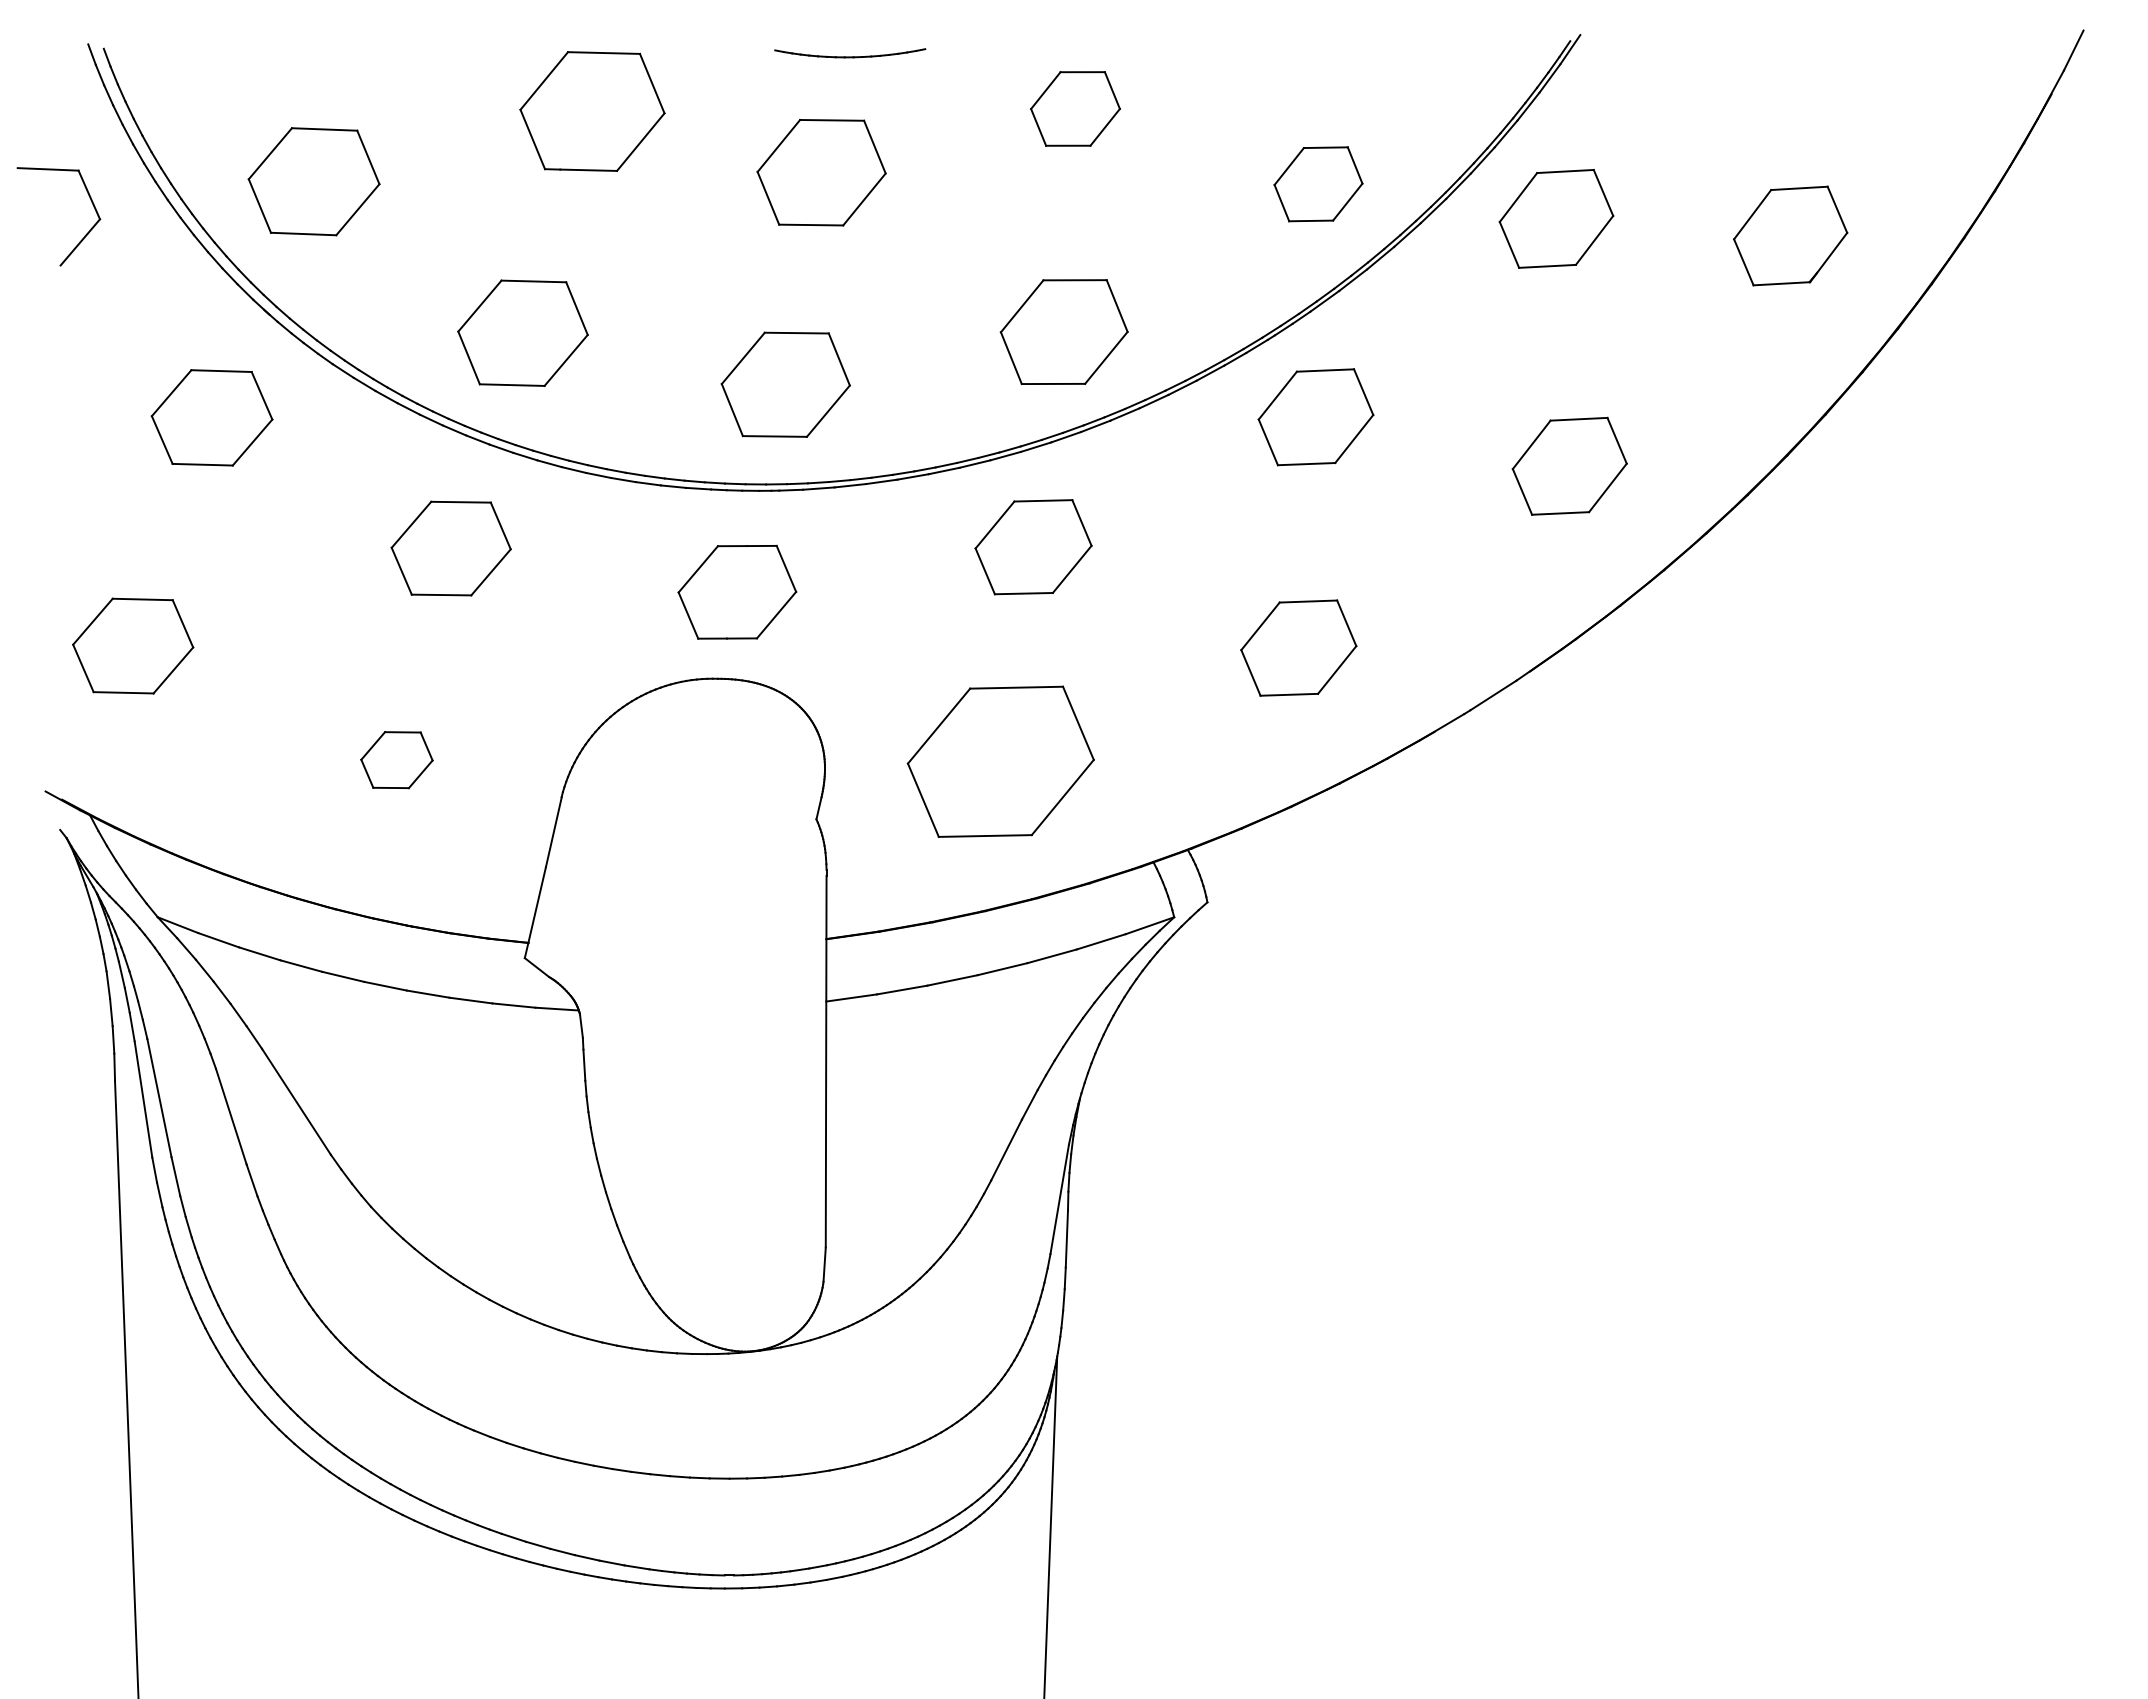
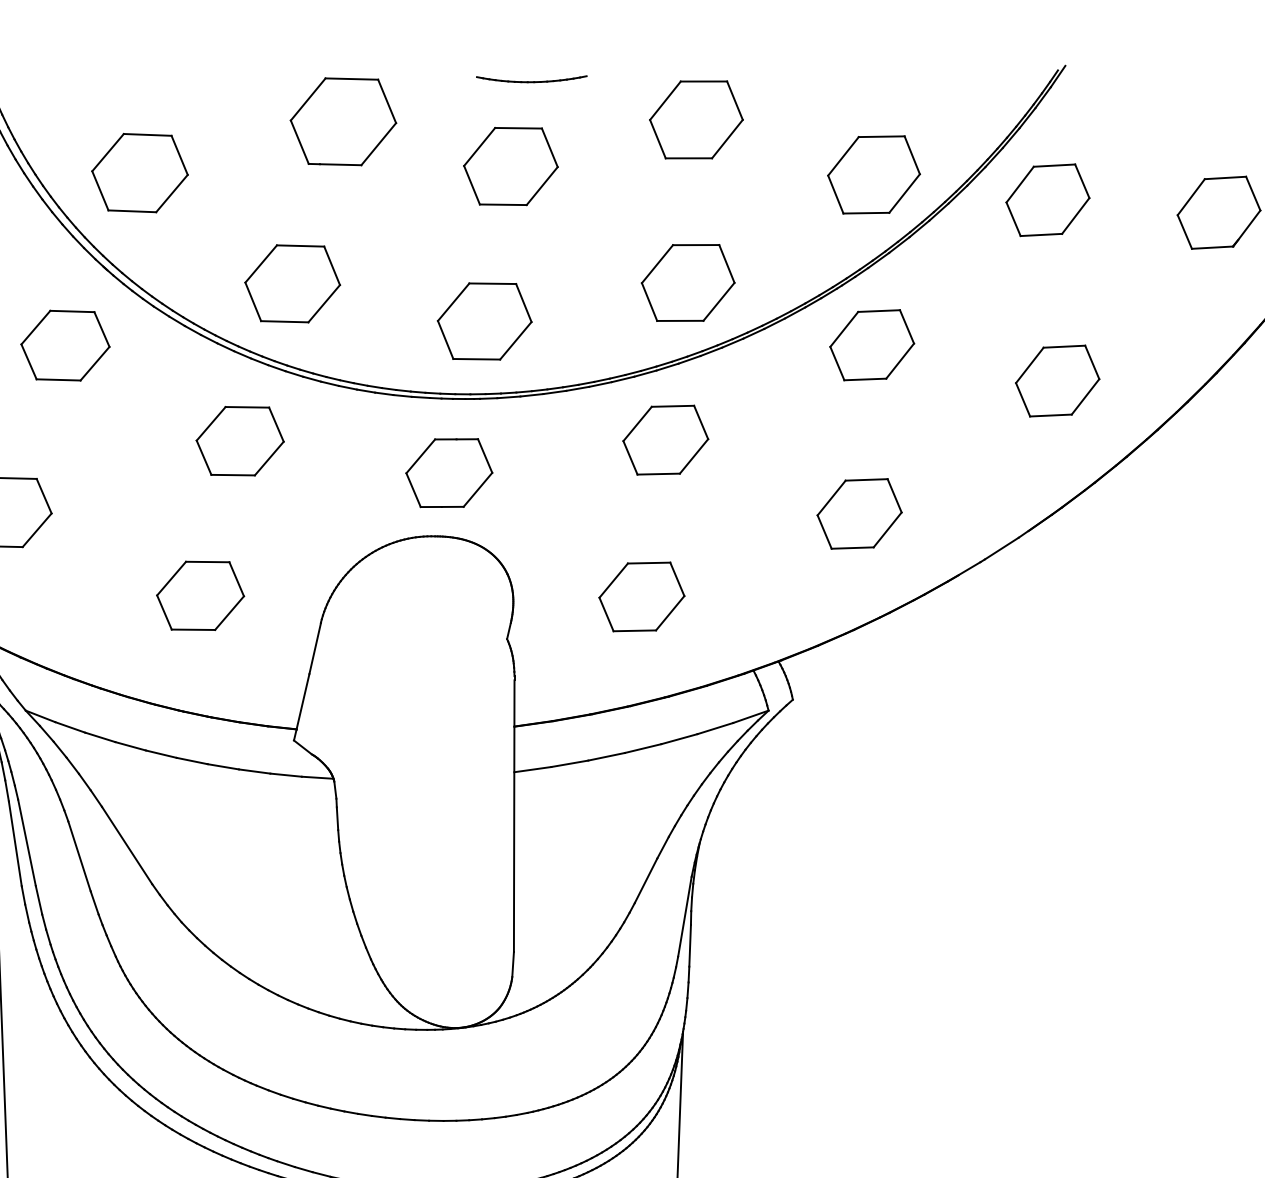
part: (1075, 108) -> (696, 119), size x1.43
part: (1318, 184) -> (874, 175), size x1.43
part: (396, 759) -> (200, 595), size x1.67
part: (1000, 761) -> (641, 596), size x0.62

